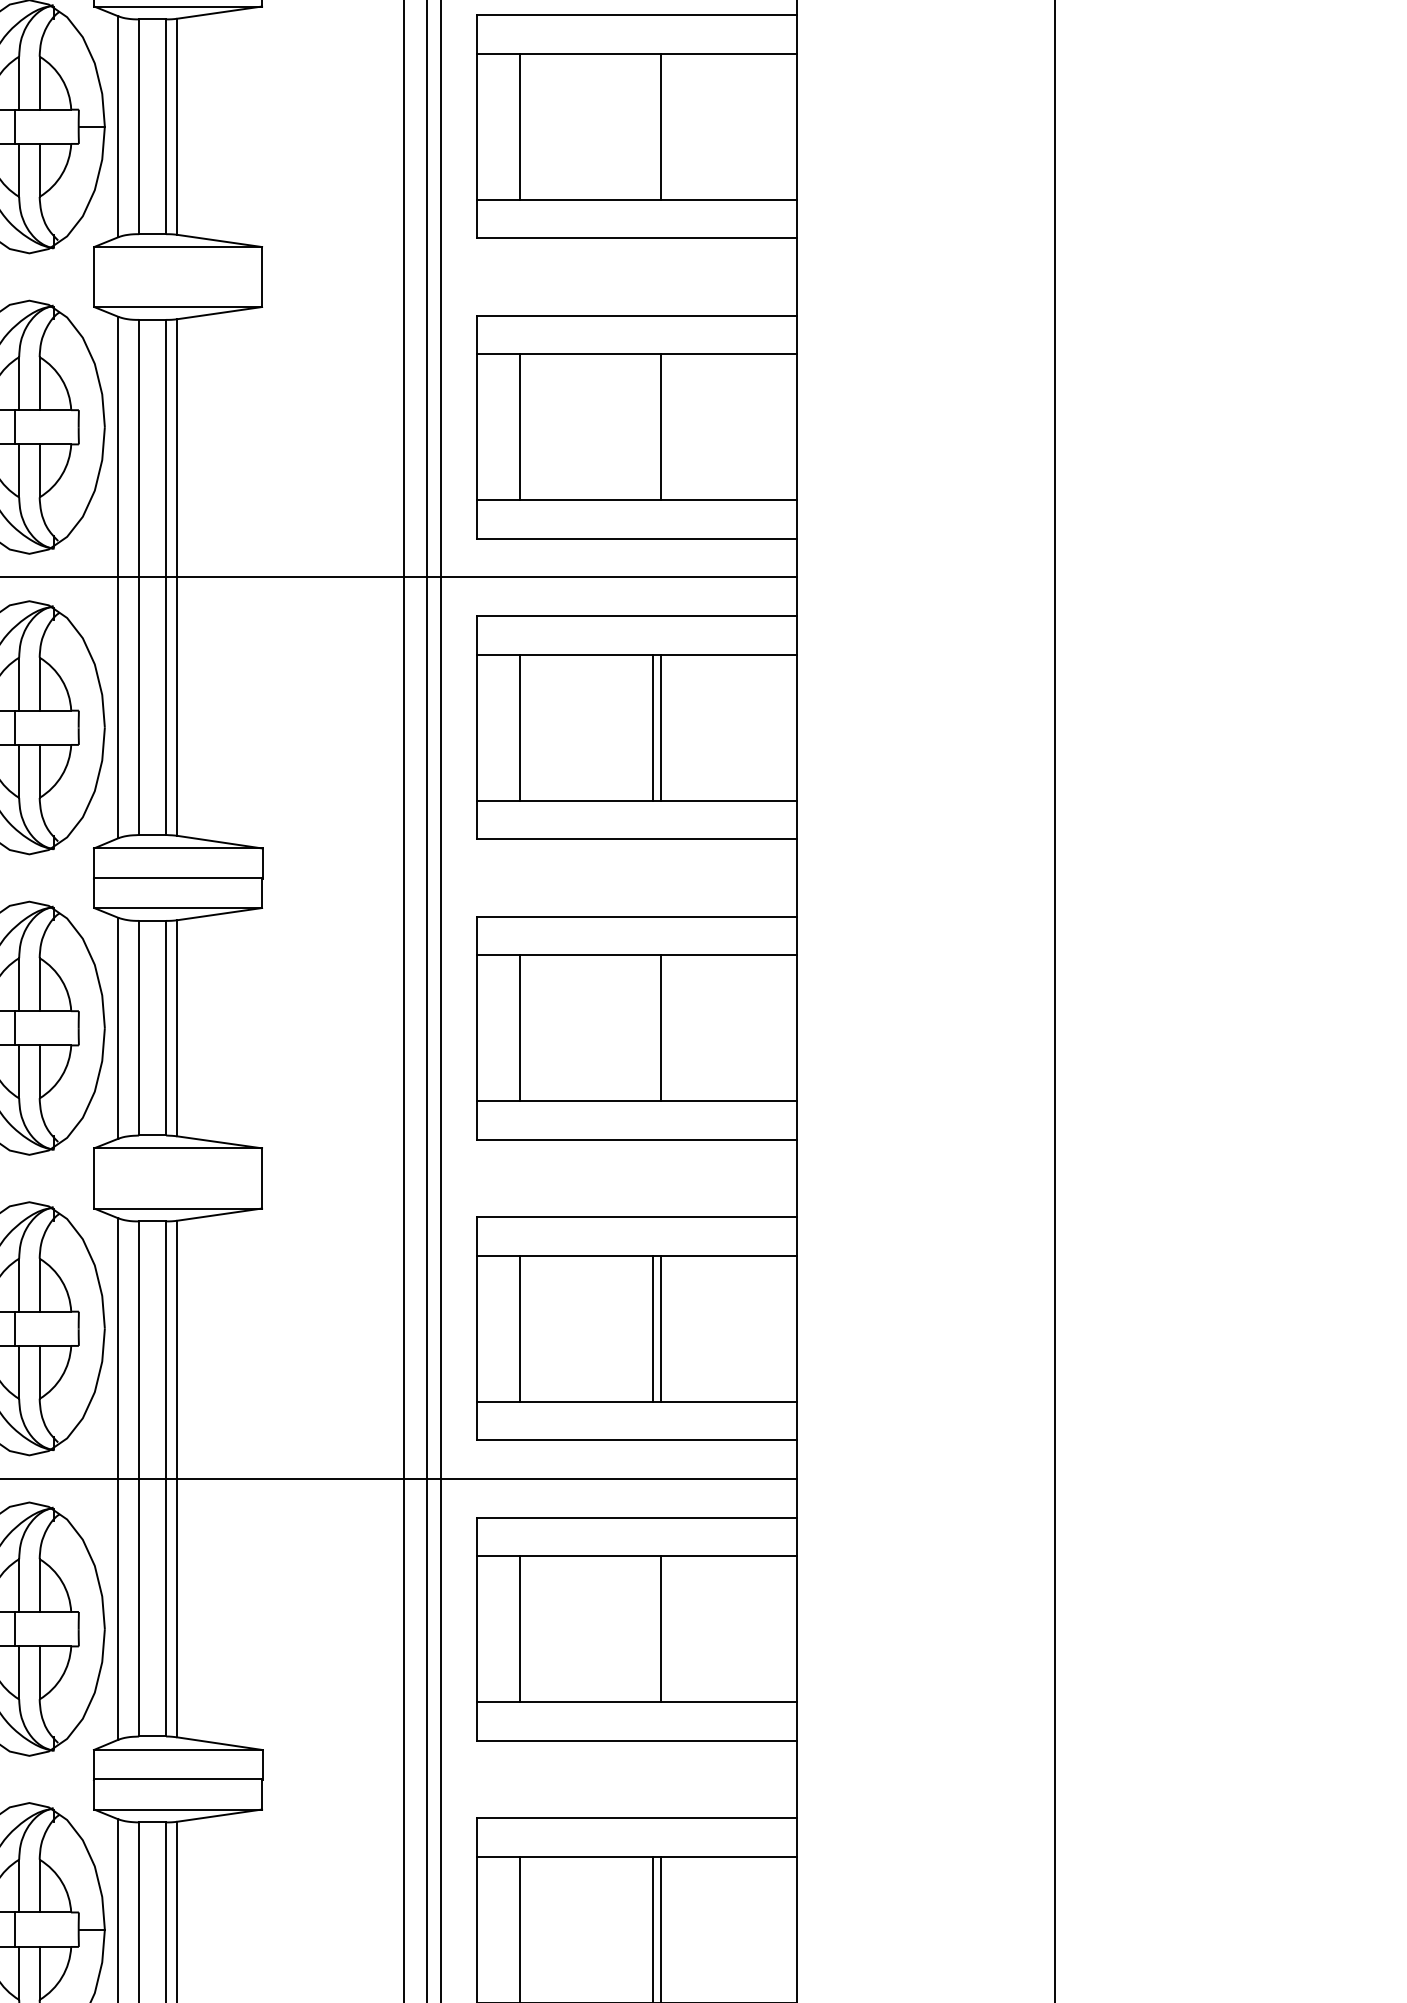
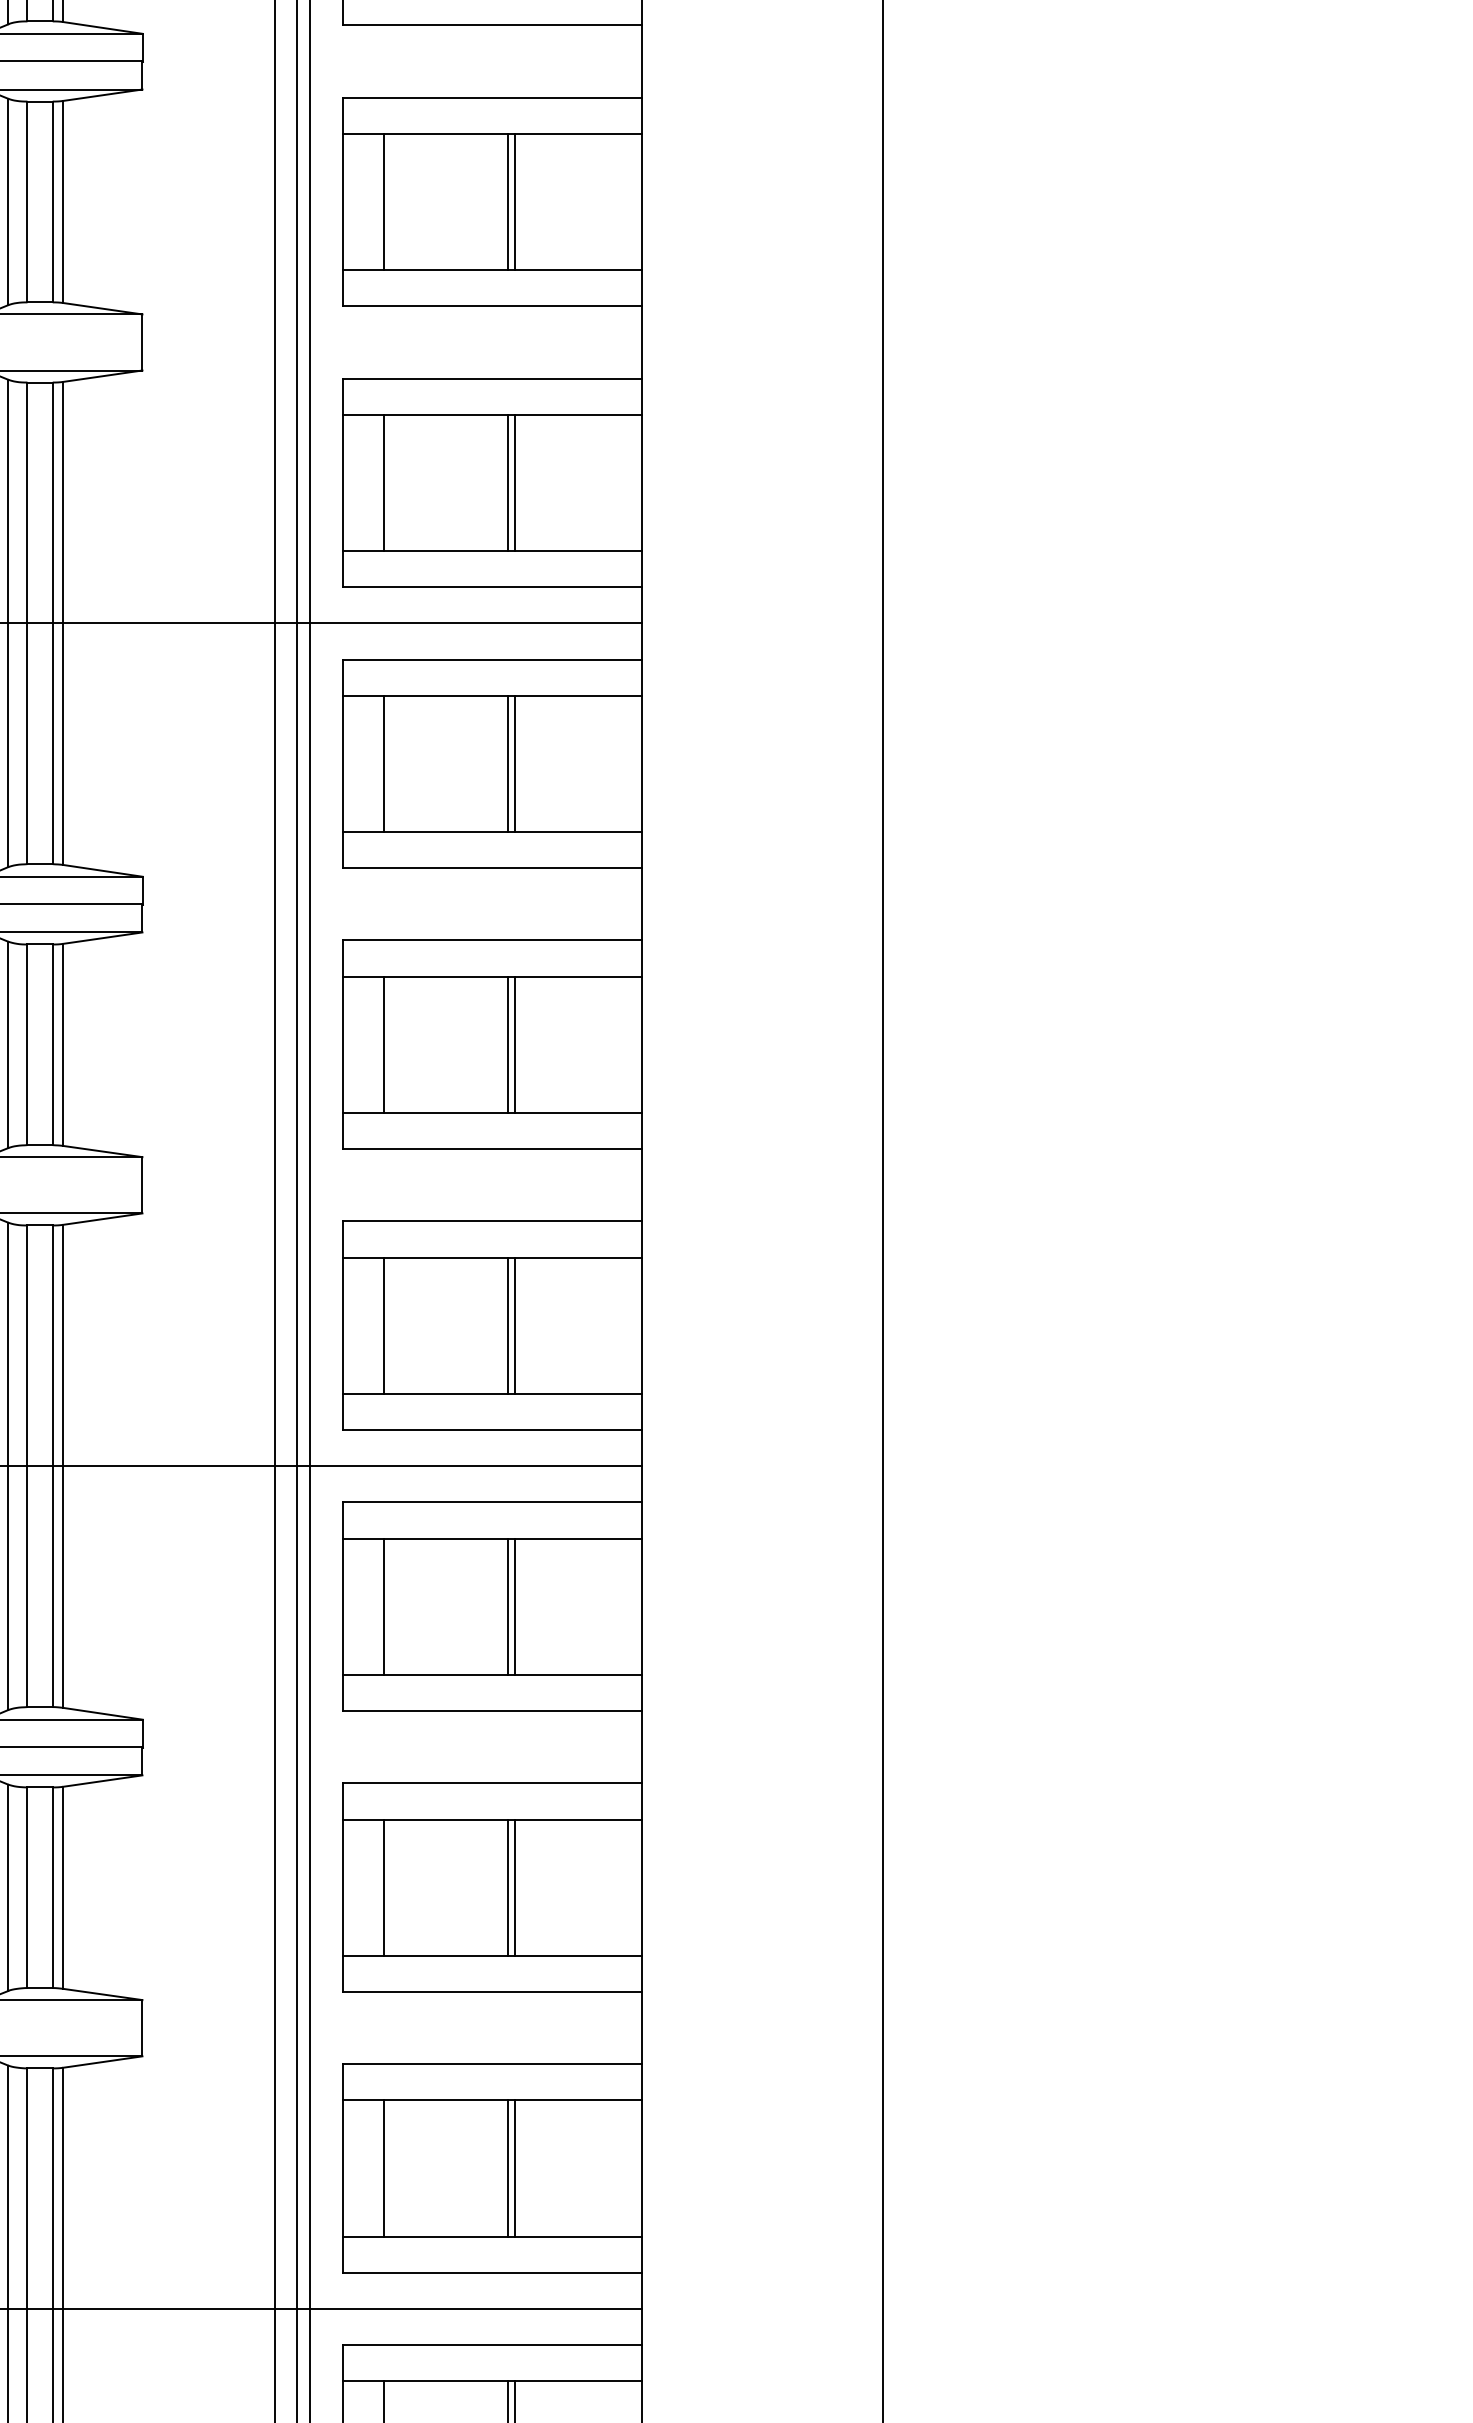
line: (652, 126) -> (507, 201), added
line: (652, 426) -> (507, 482), added
line: (652, 1027) -> (507, 1044), added
line: (652, 1628) -> (507, 1606), added

